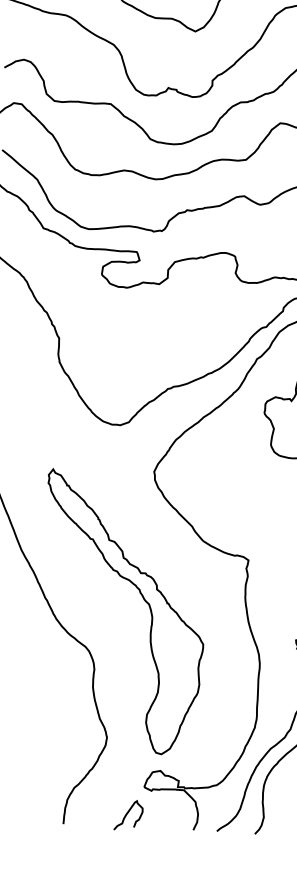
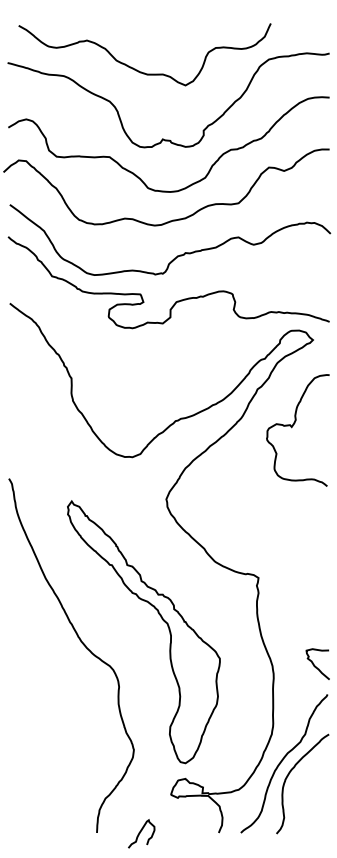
curve: (128, 813) -> (141, 832), moved

